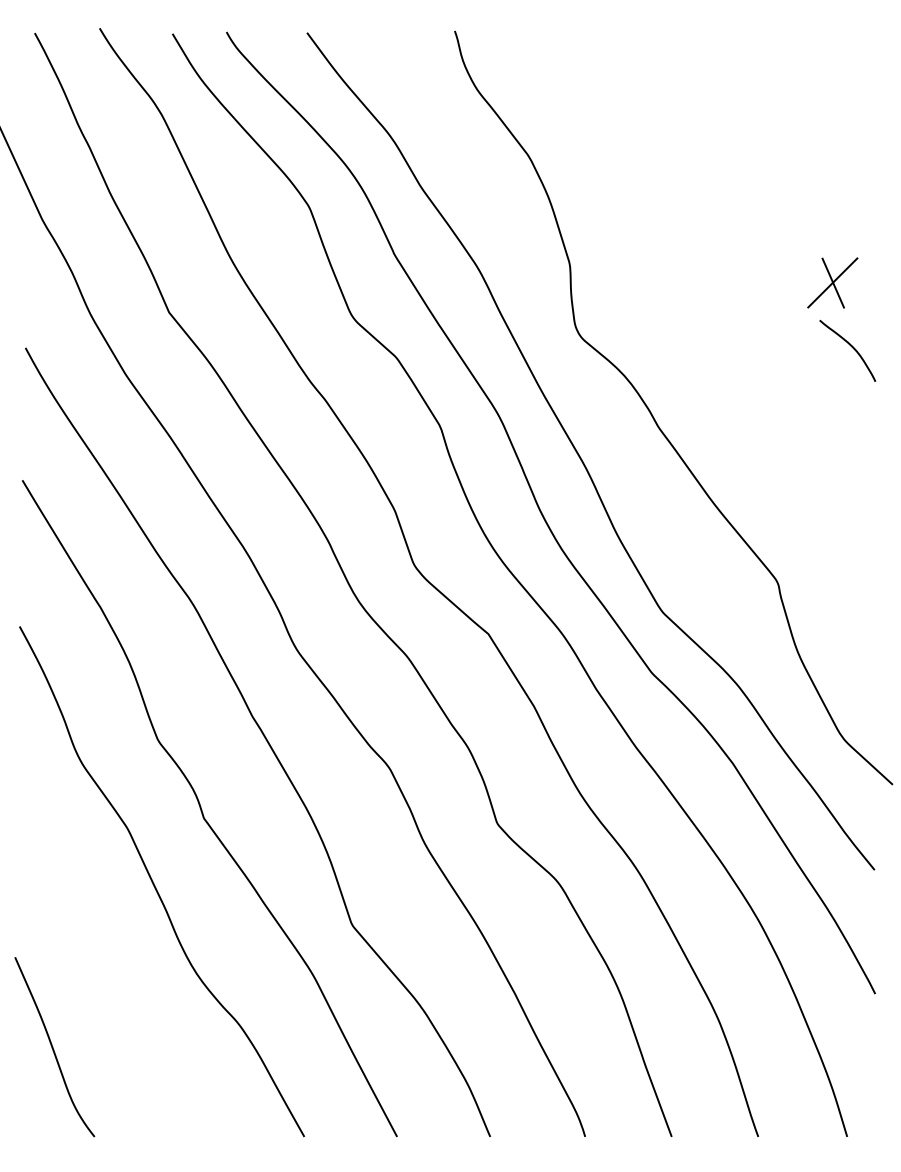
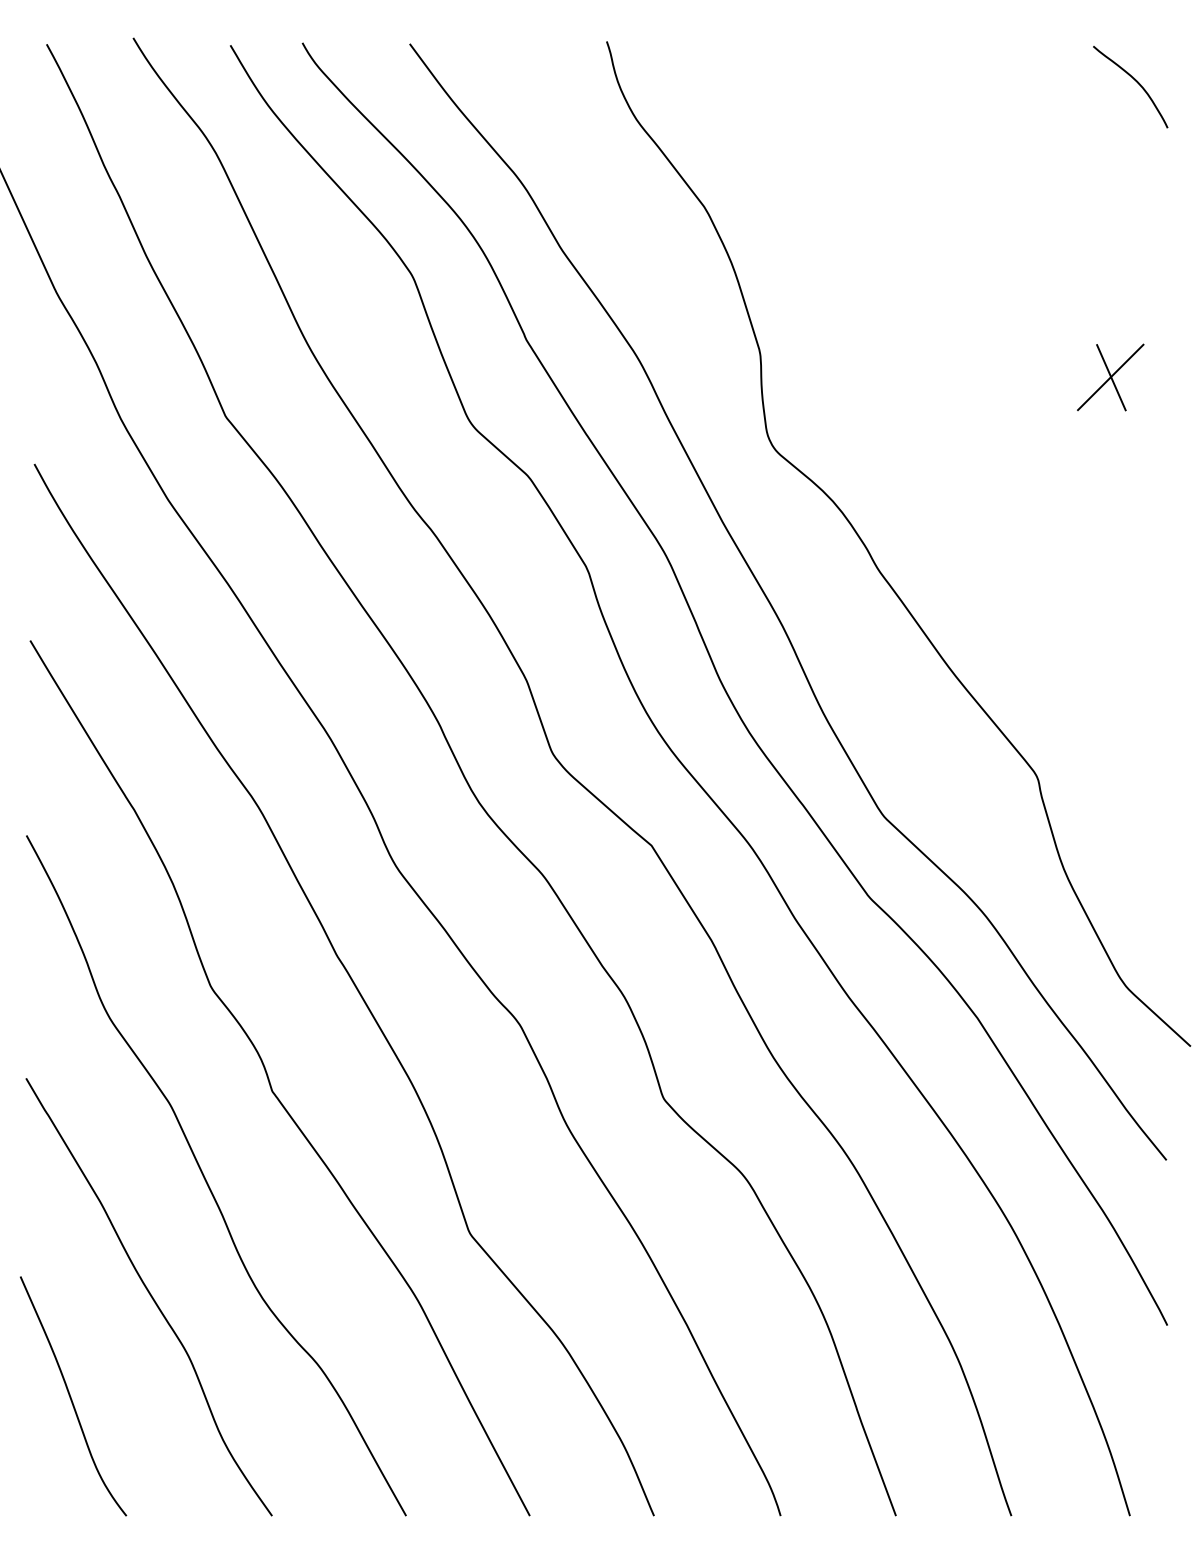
curve: (851, 346) -> (1135, 81), moved
curve: (111, 971) -> (149, 1295), added

